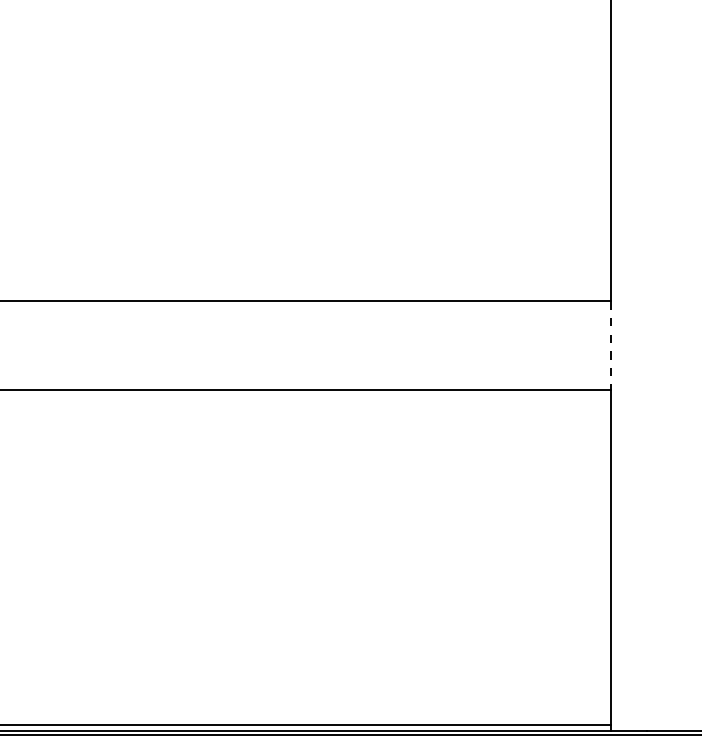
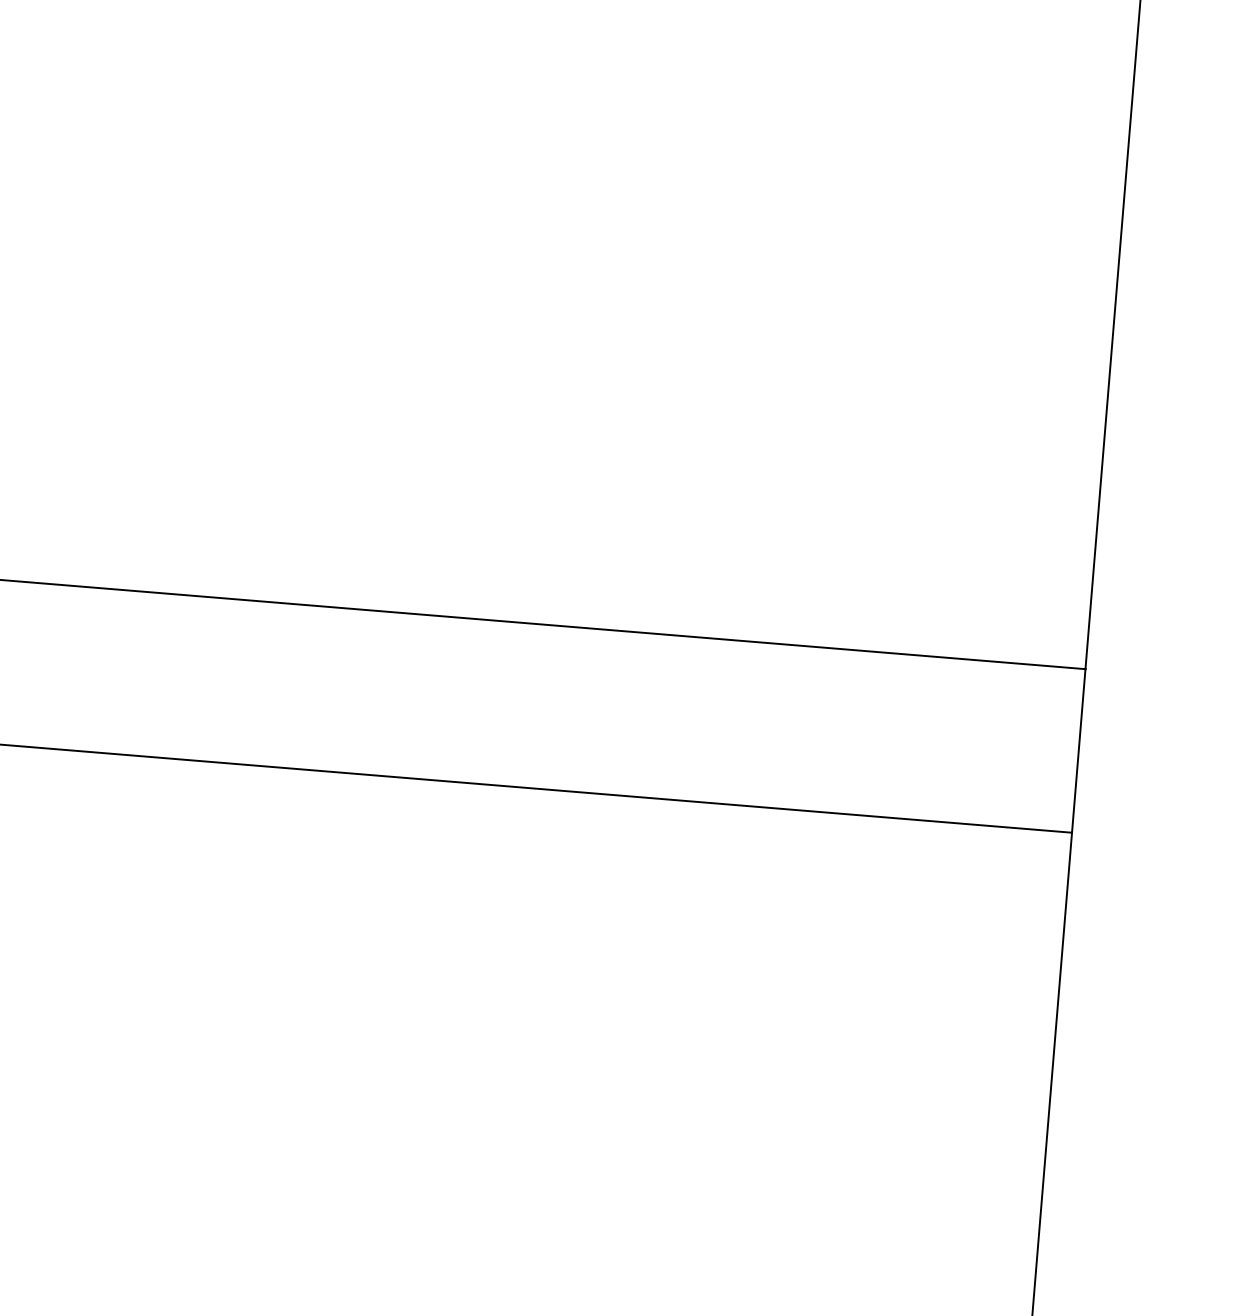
line: (610, 345) -> (1078, 751), dashed -> solid

